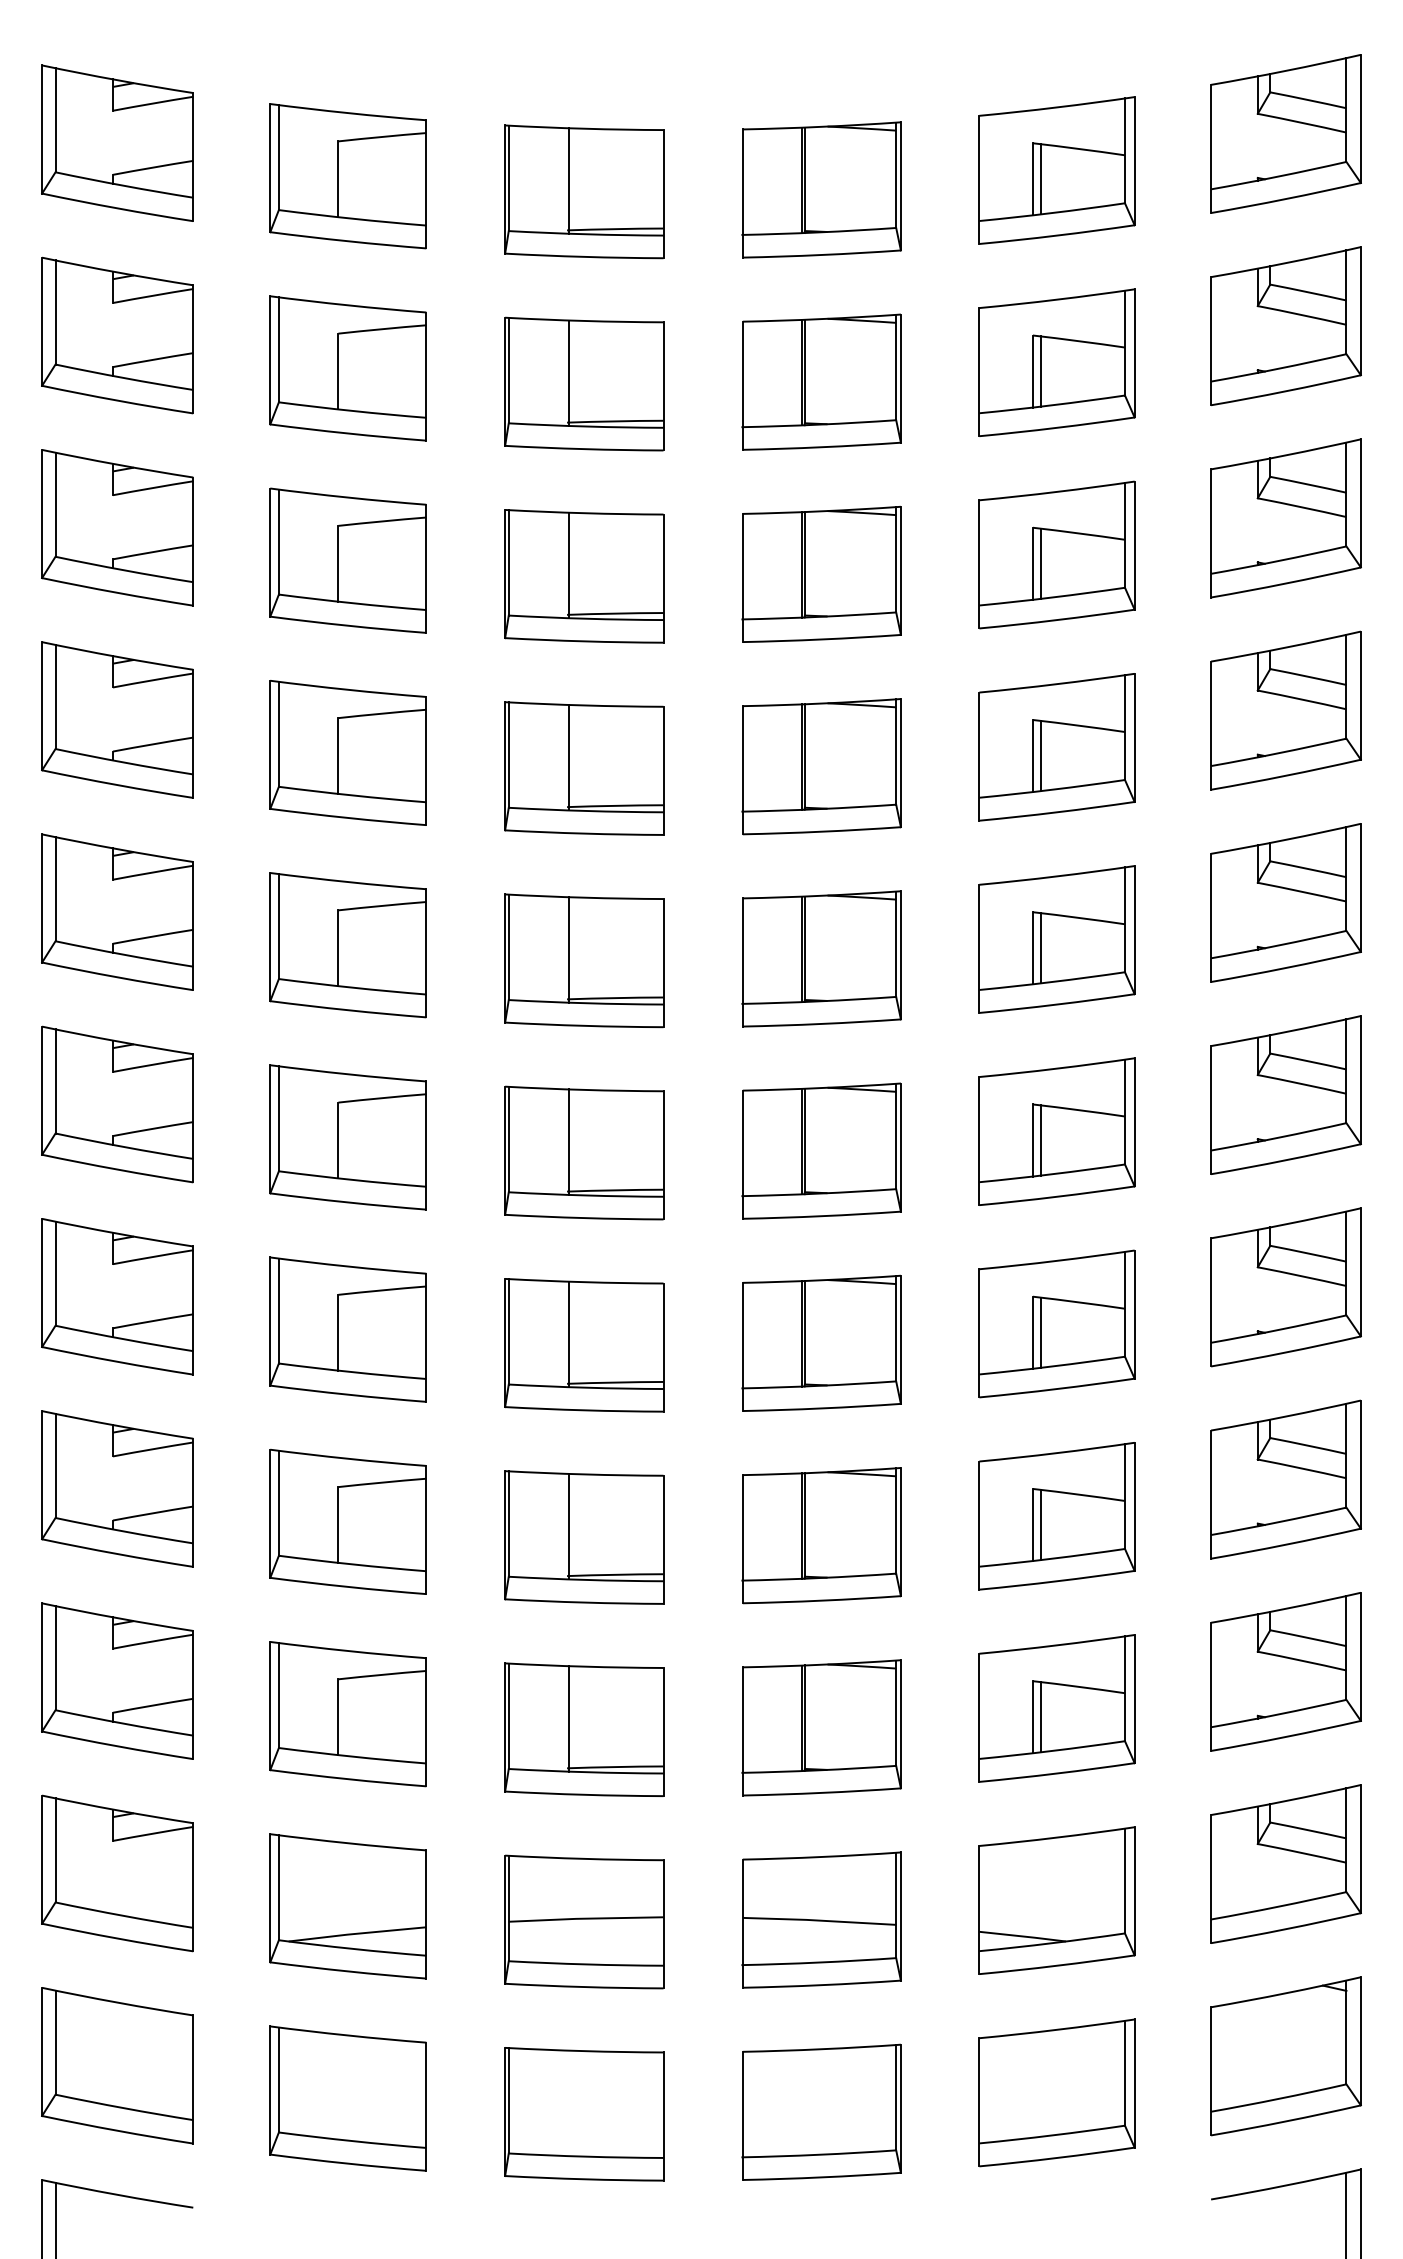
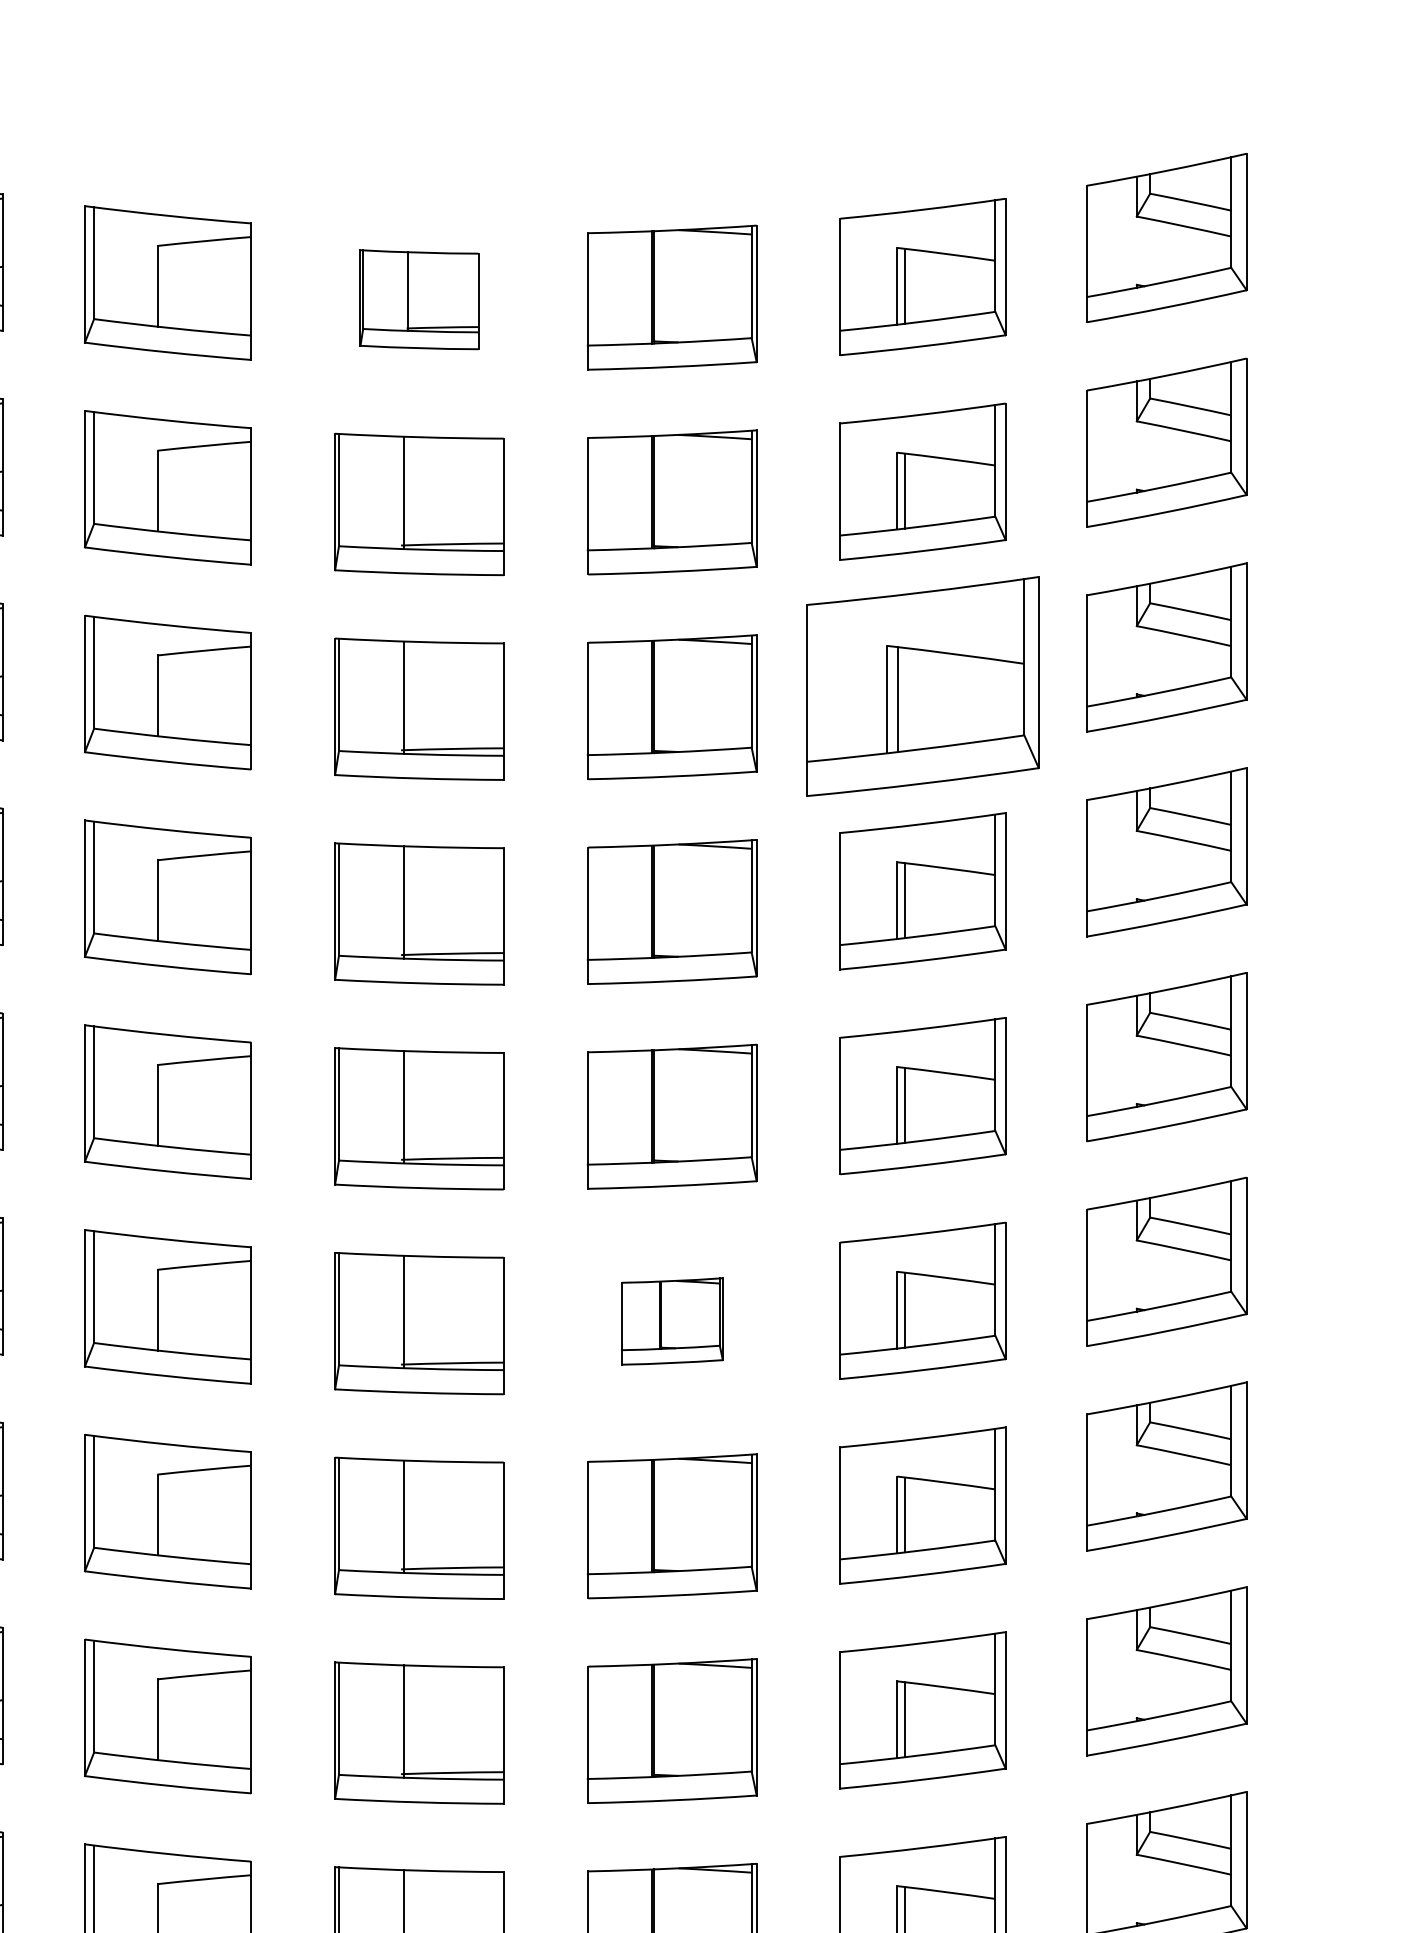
part: (584, 191) -> (419, 299), size x0.7
part: (1056, 554) -> (922, 685), size x1.4
part: (821, 1150) -> (672, 1320), size x0.6

